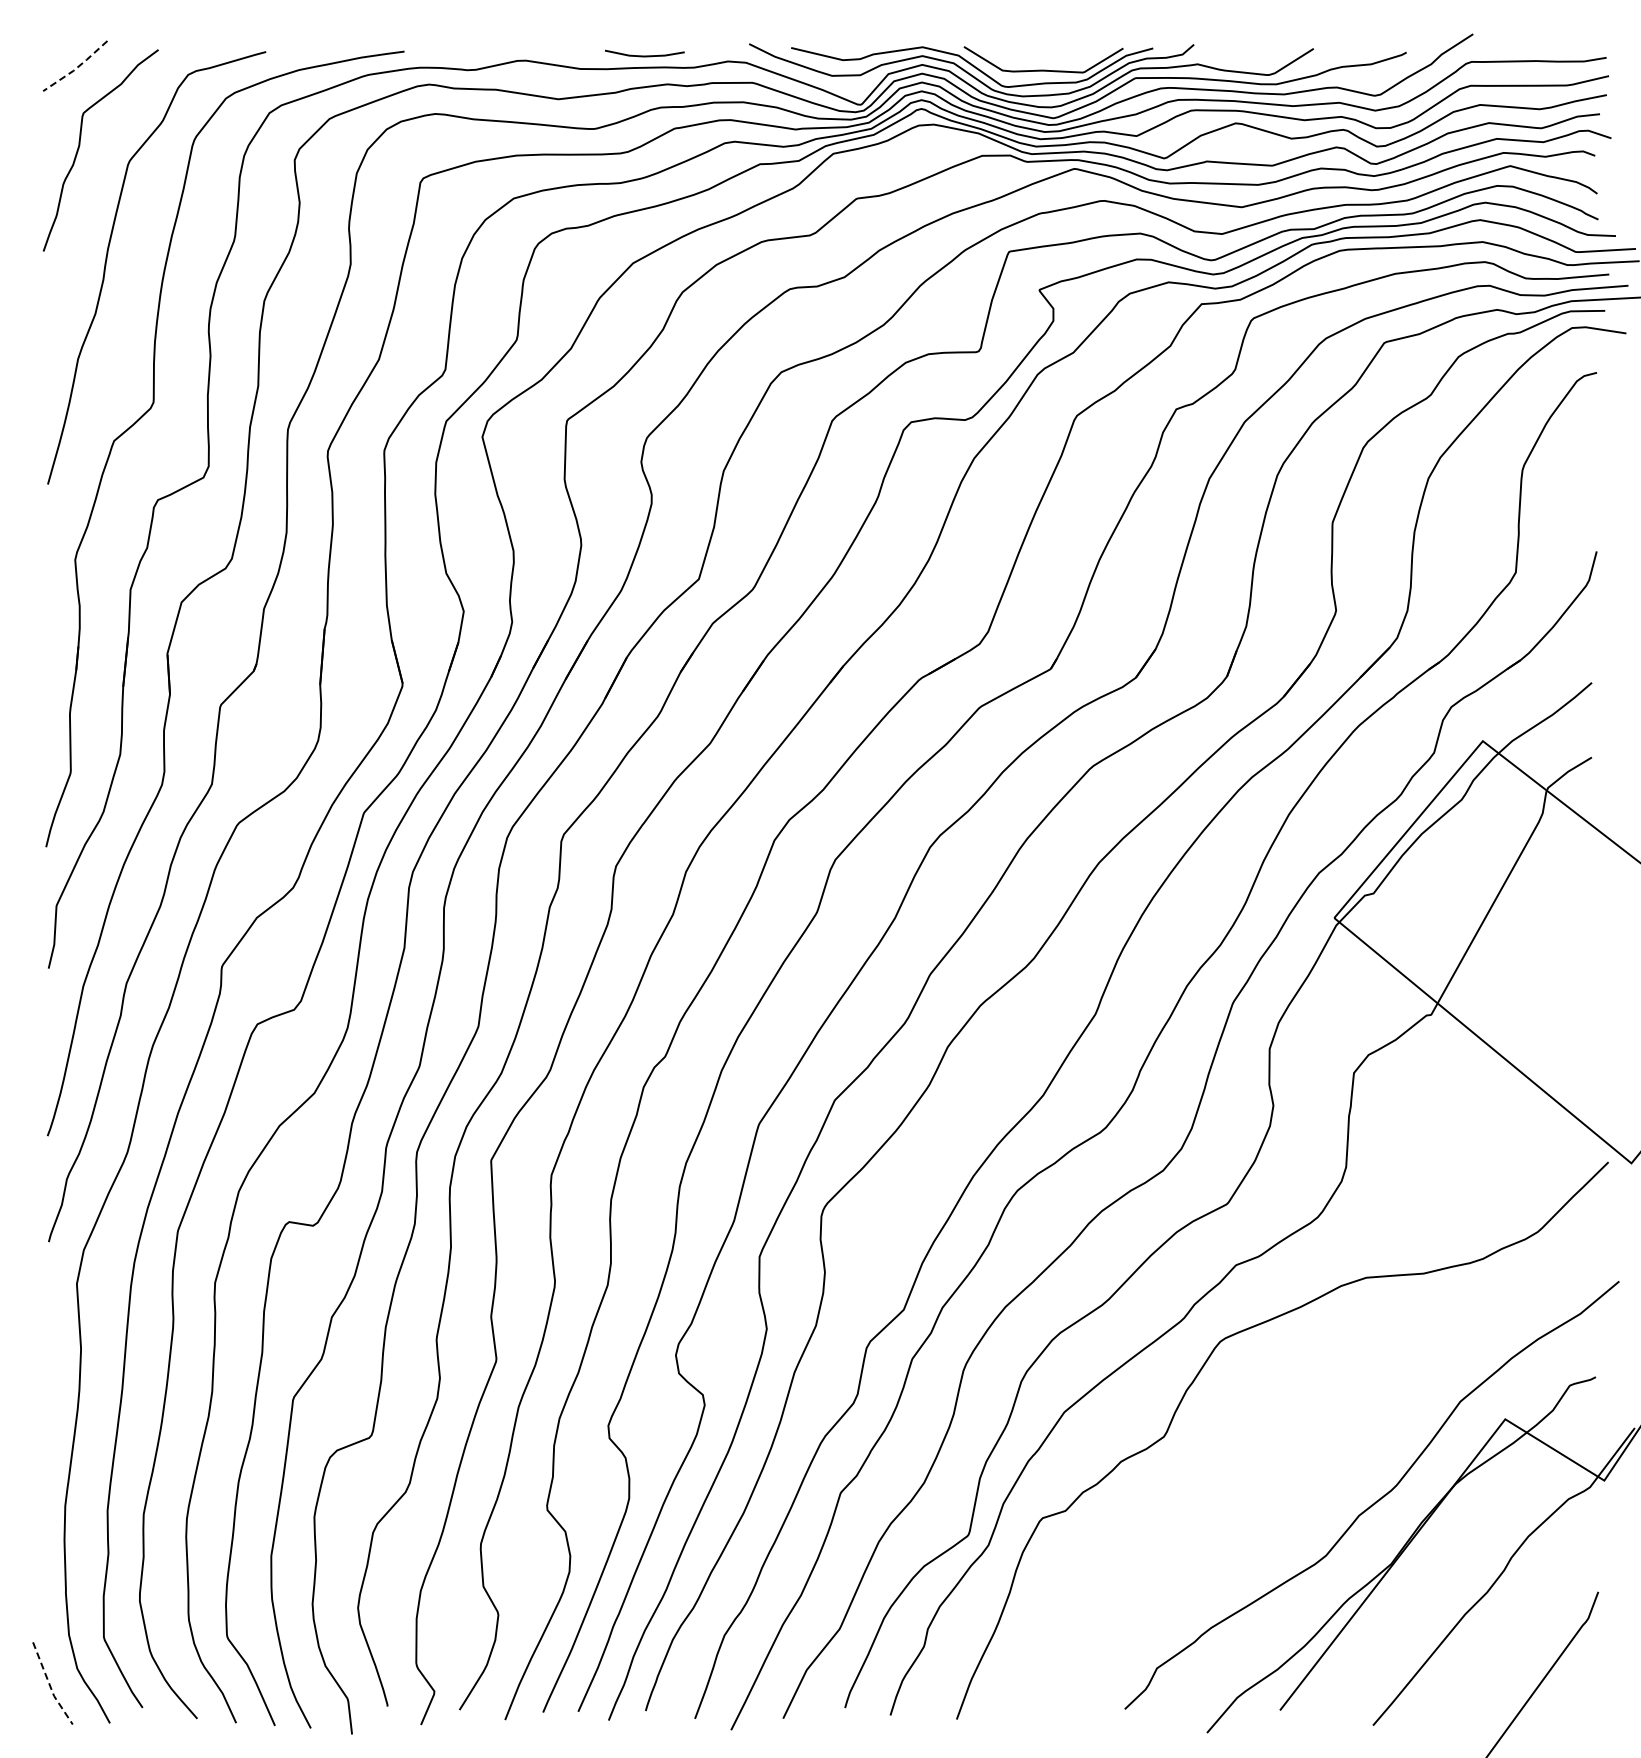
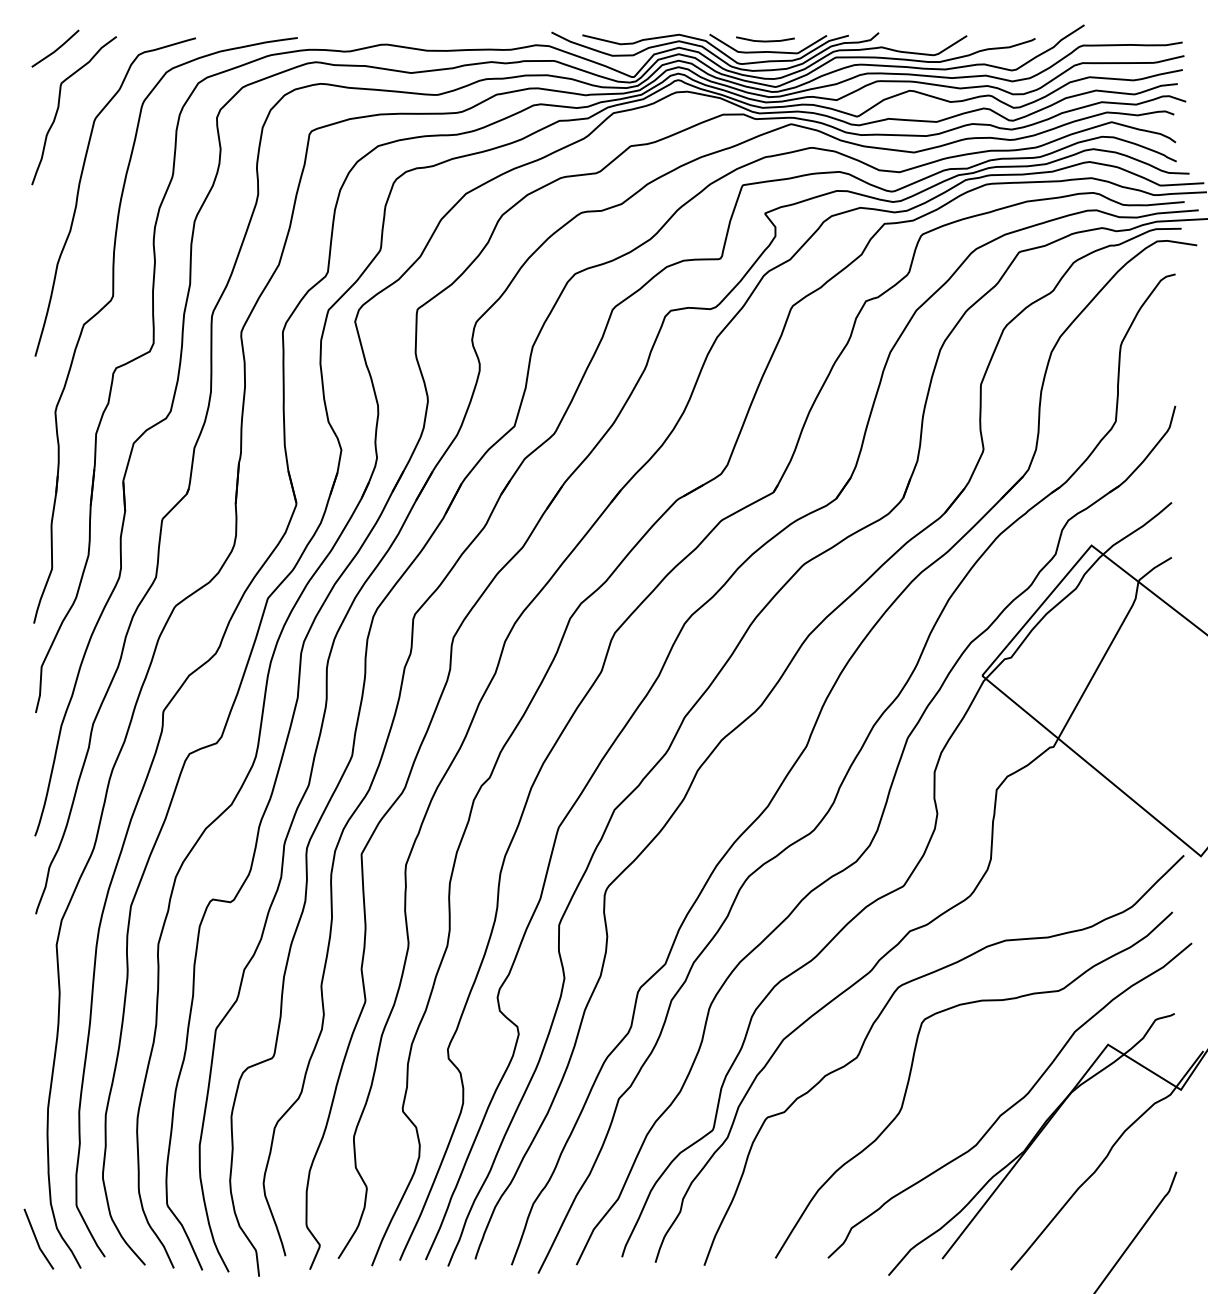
line: (644, 55) -> (765, 40), moved
line: (76, 68) -> (56, 50), dashed -> solid
curve: (1238, 1454) -> (911, 1070), added
line: (50, 1685) -> (37, 1240), dashed -> solid

